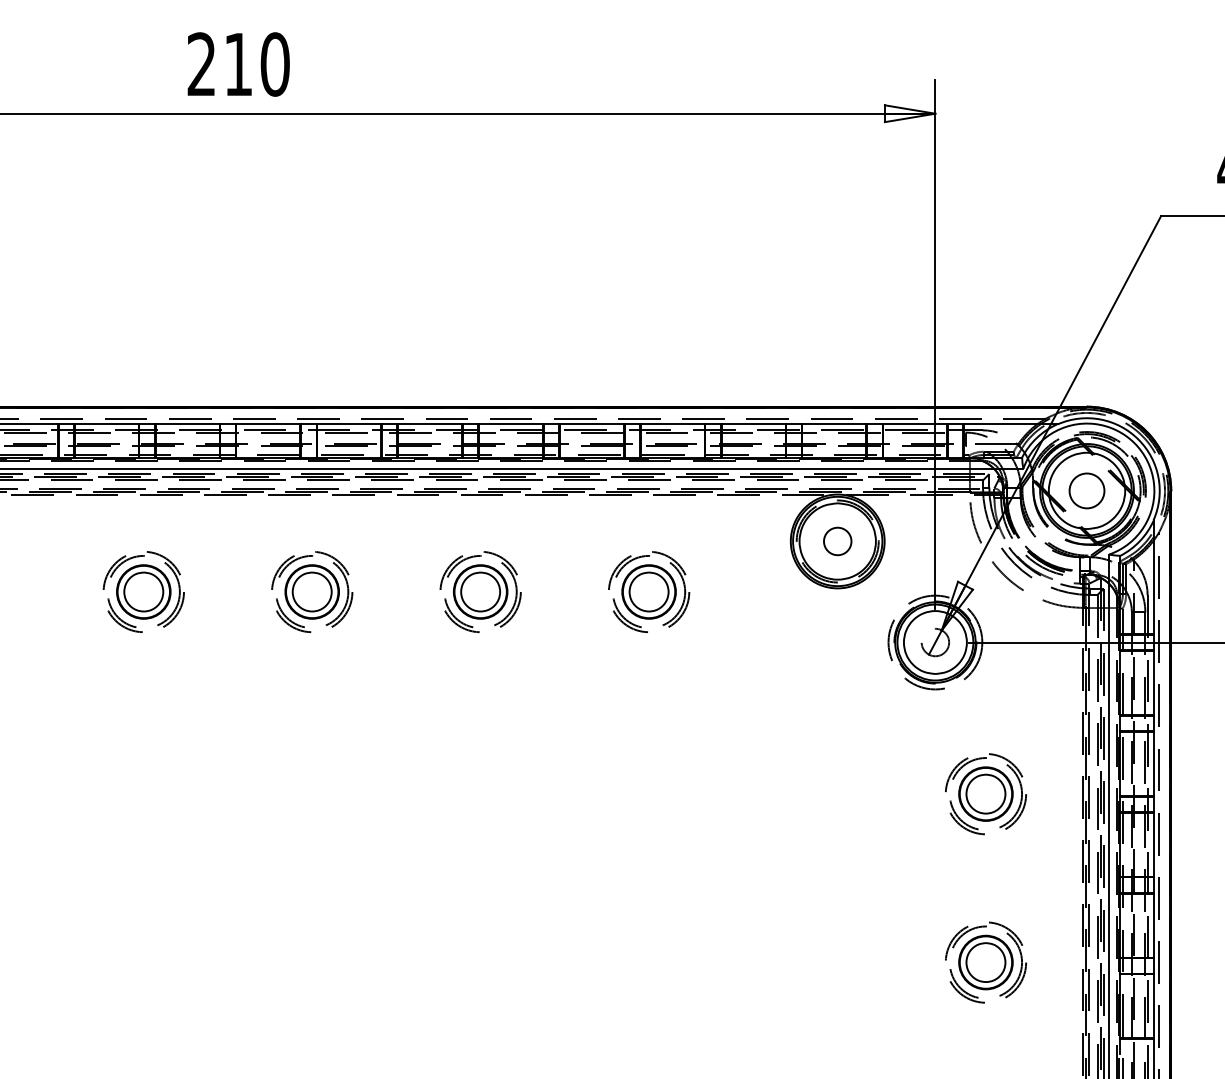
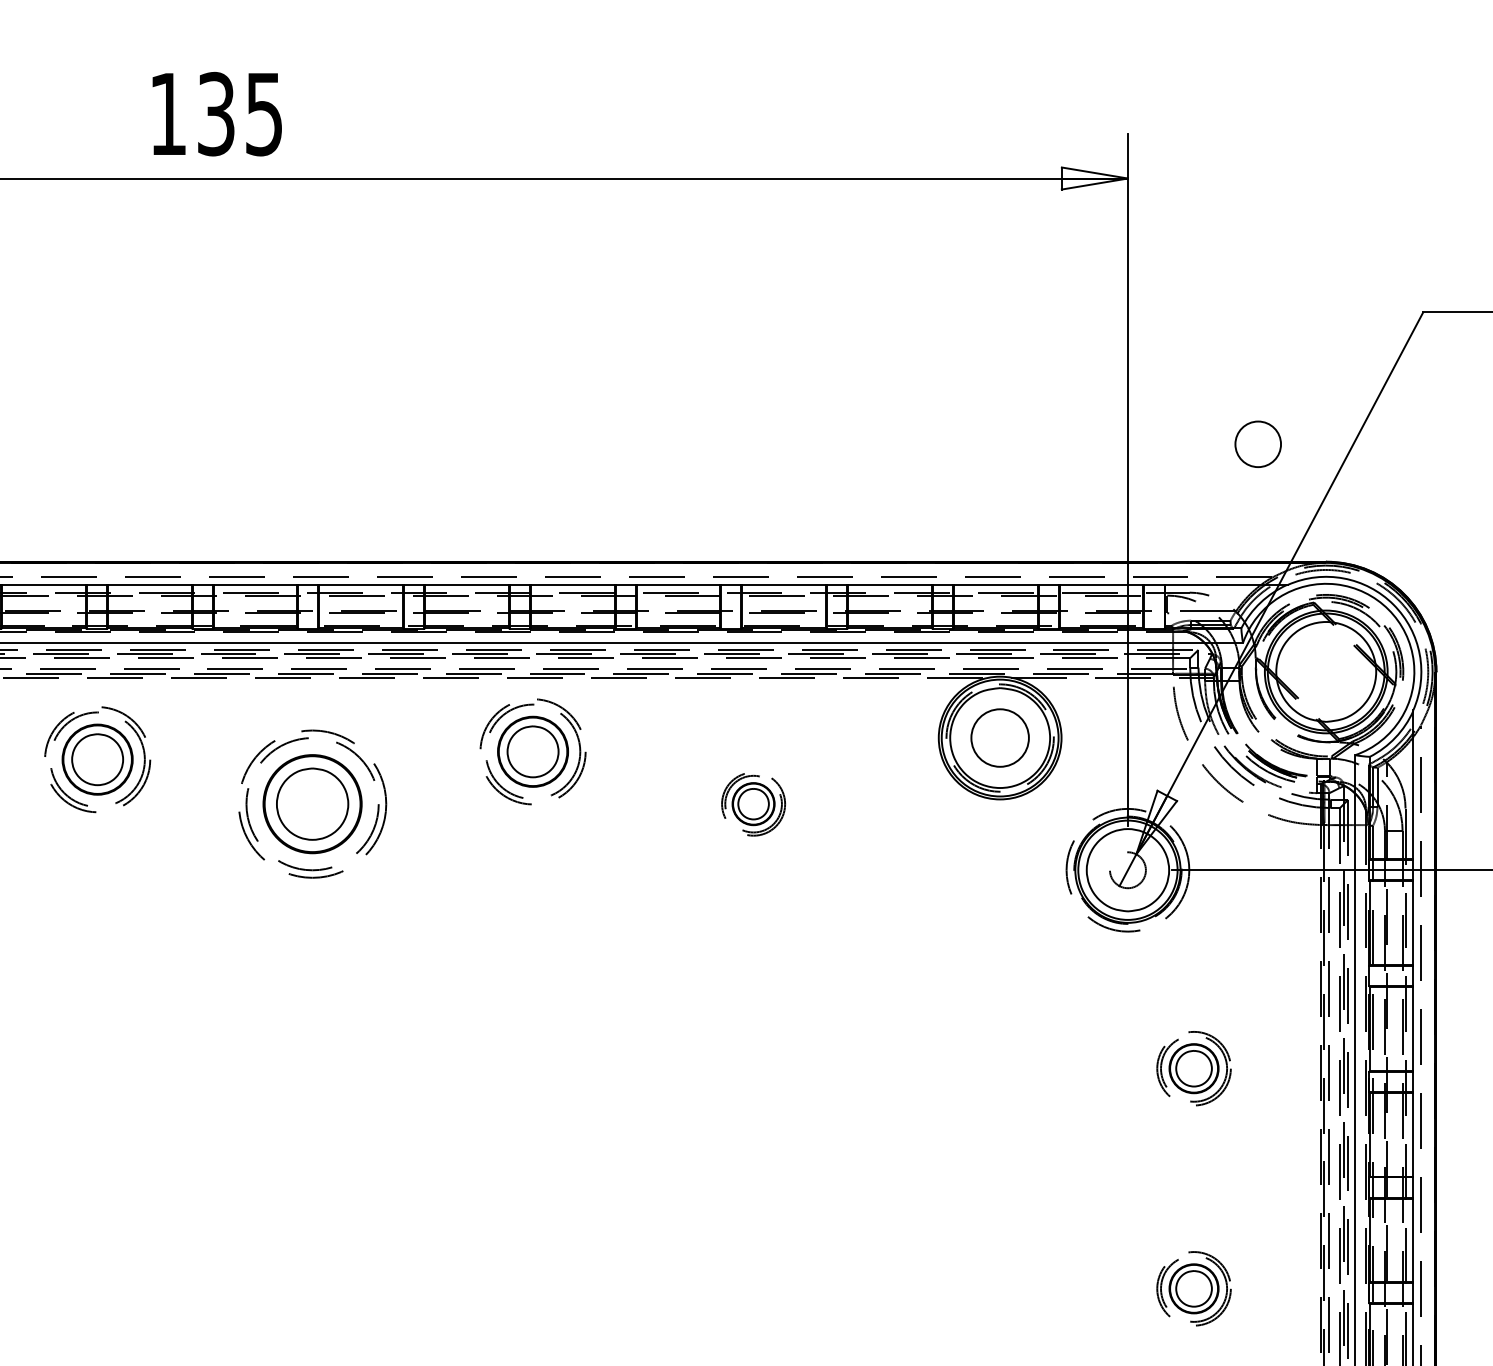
text: (238, 64) -> (216, 114), 210 -> 135
circle: (1086, 490) -> (1257, 443), moved
circle: (837, 541) -> (999, 738), size x1.6
part: (143, 591) -> (97, 759), moved
part: (312, 591) -> (313, 803), size x1.4
part: (480, 591) -> (532, 751), moved
part: (649, 591) -> (753, 803), size x0.6
part: (985, 794) -> (1193, 1069), size x0.7
part: (985, 962) -> (1193, 1288), size x0.7

